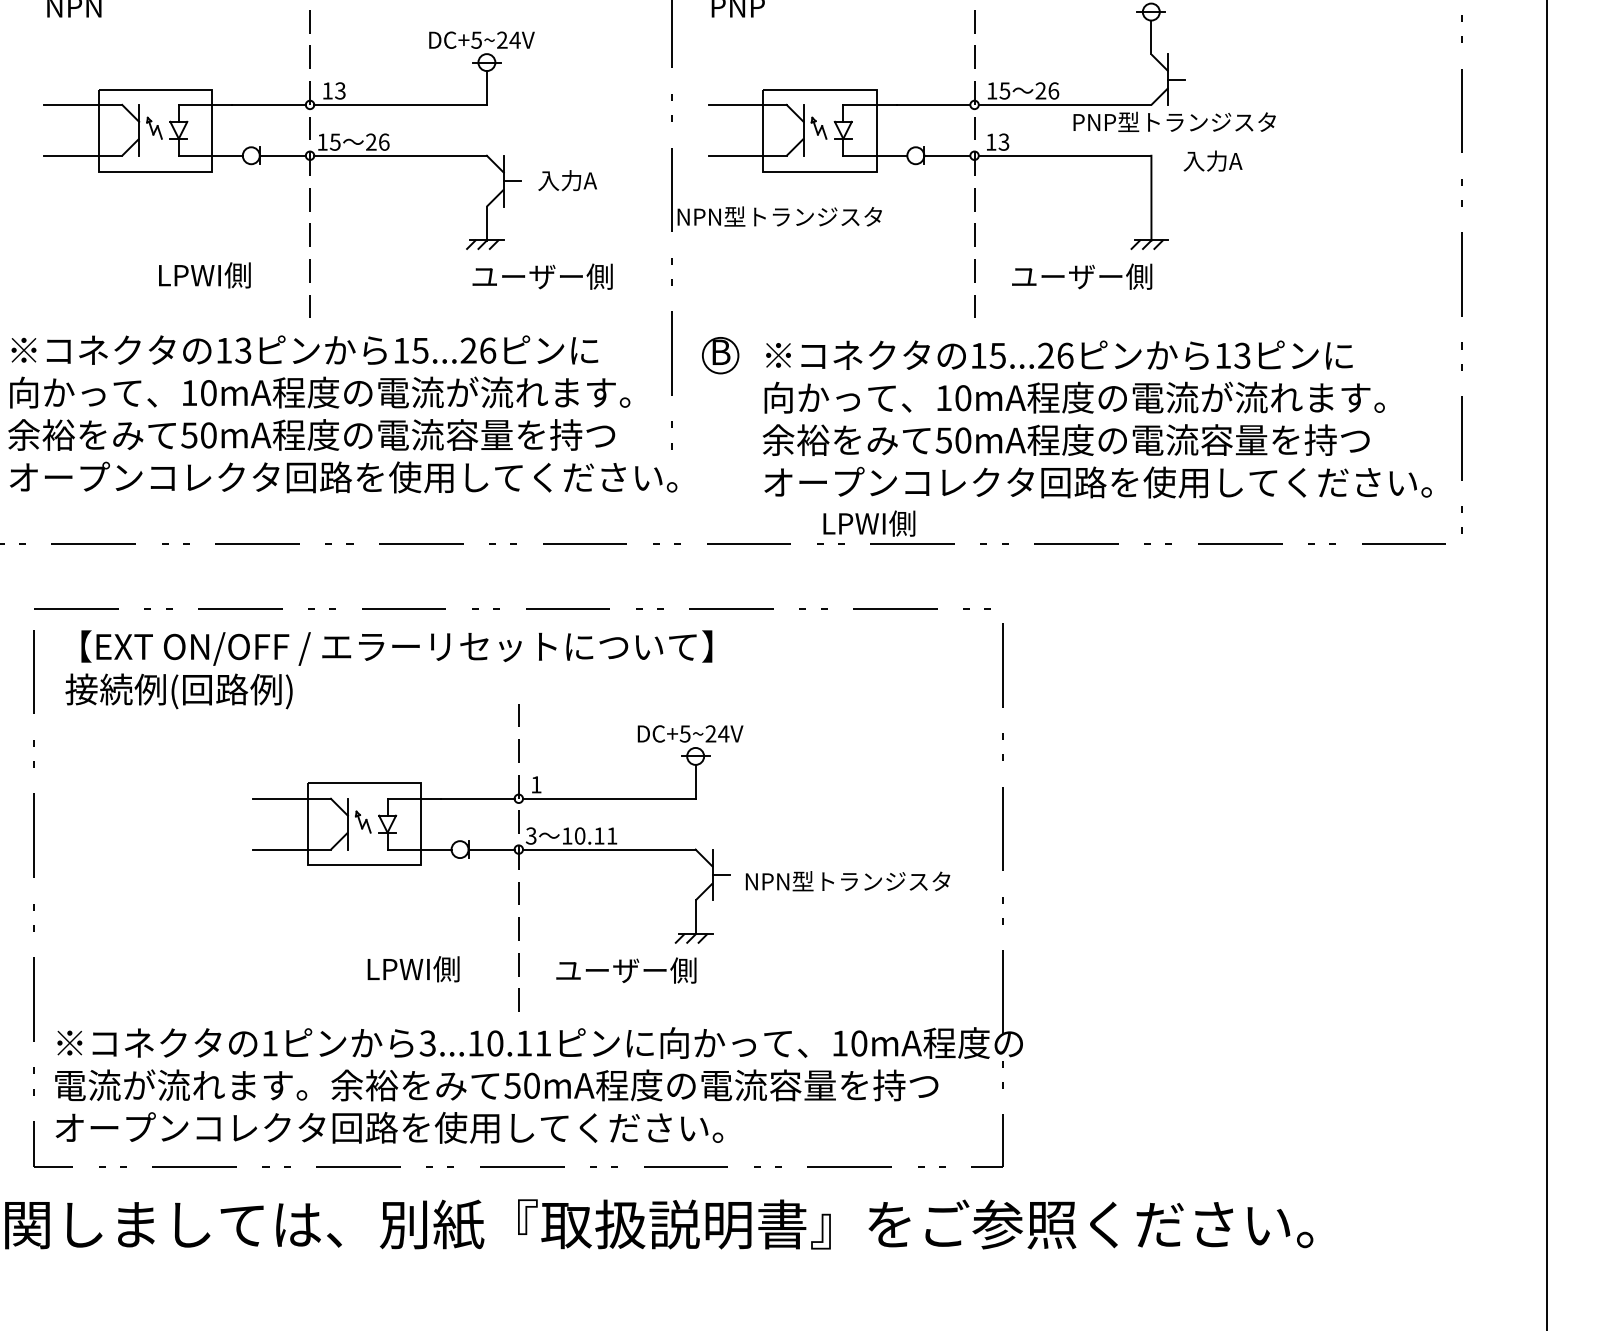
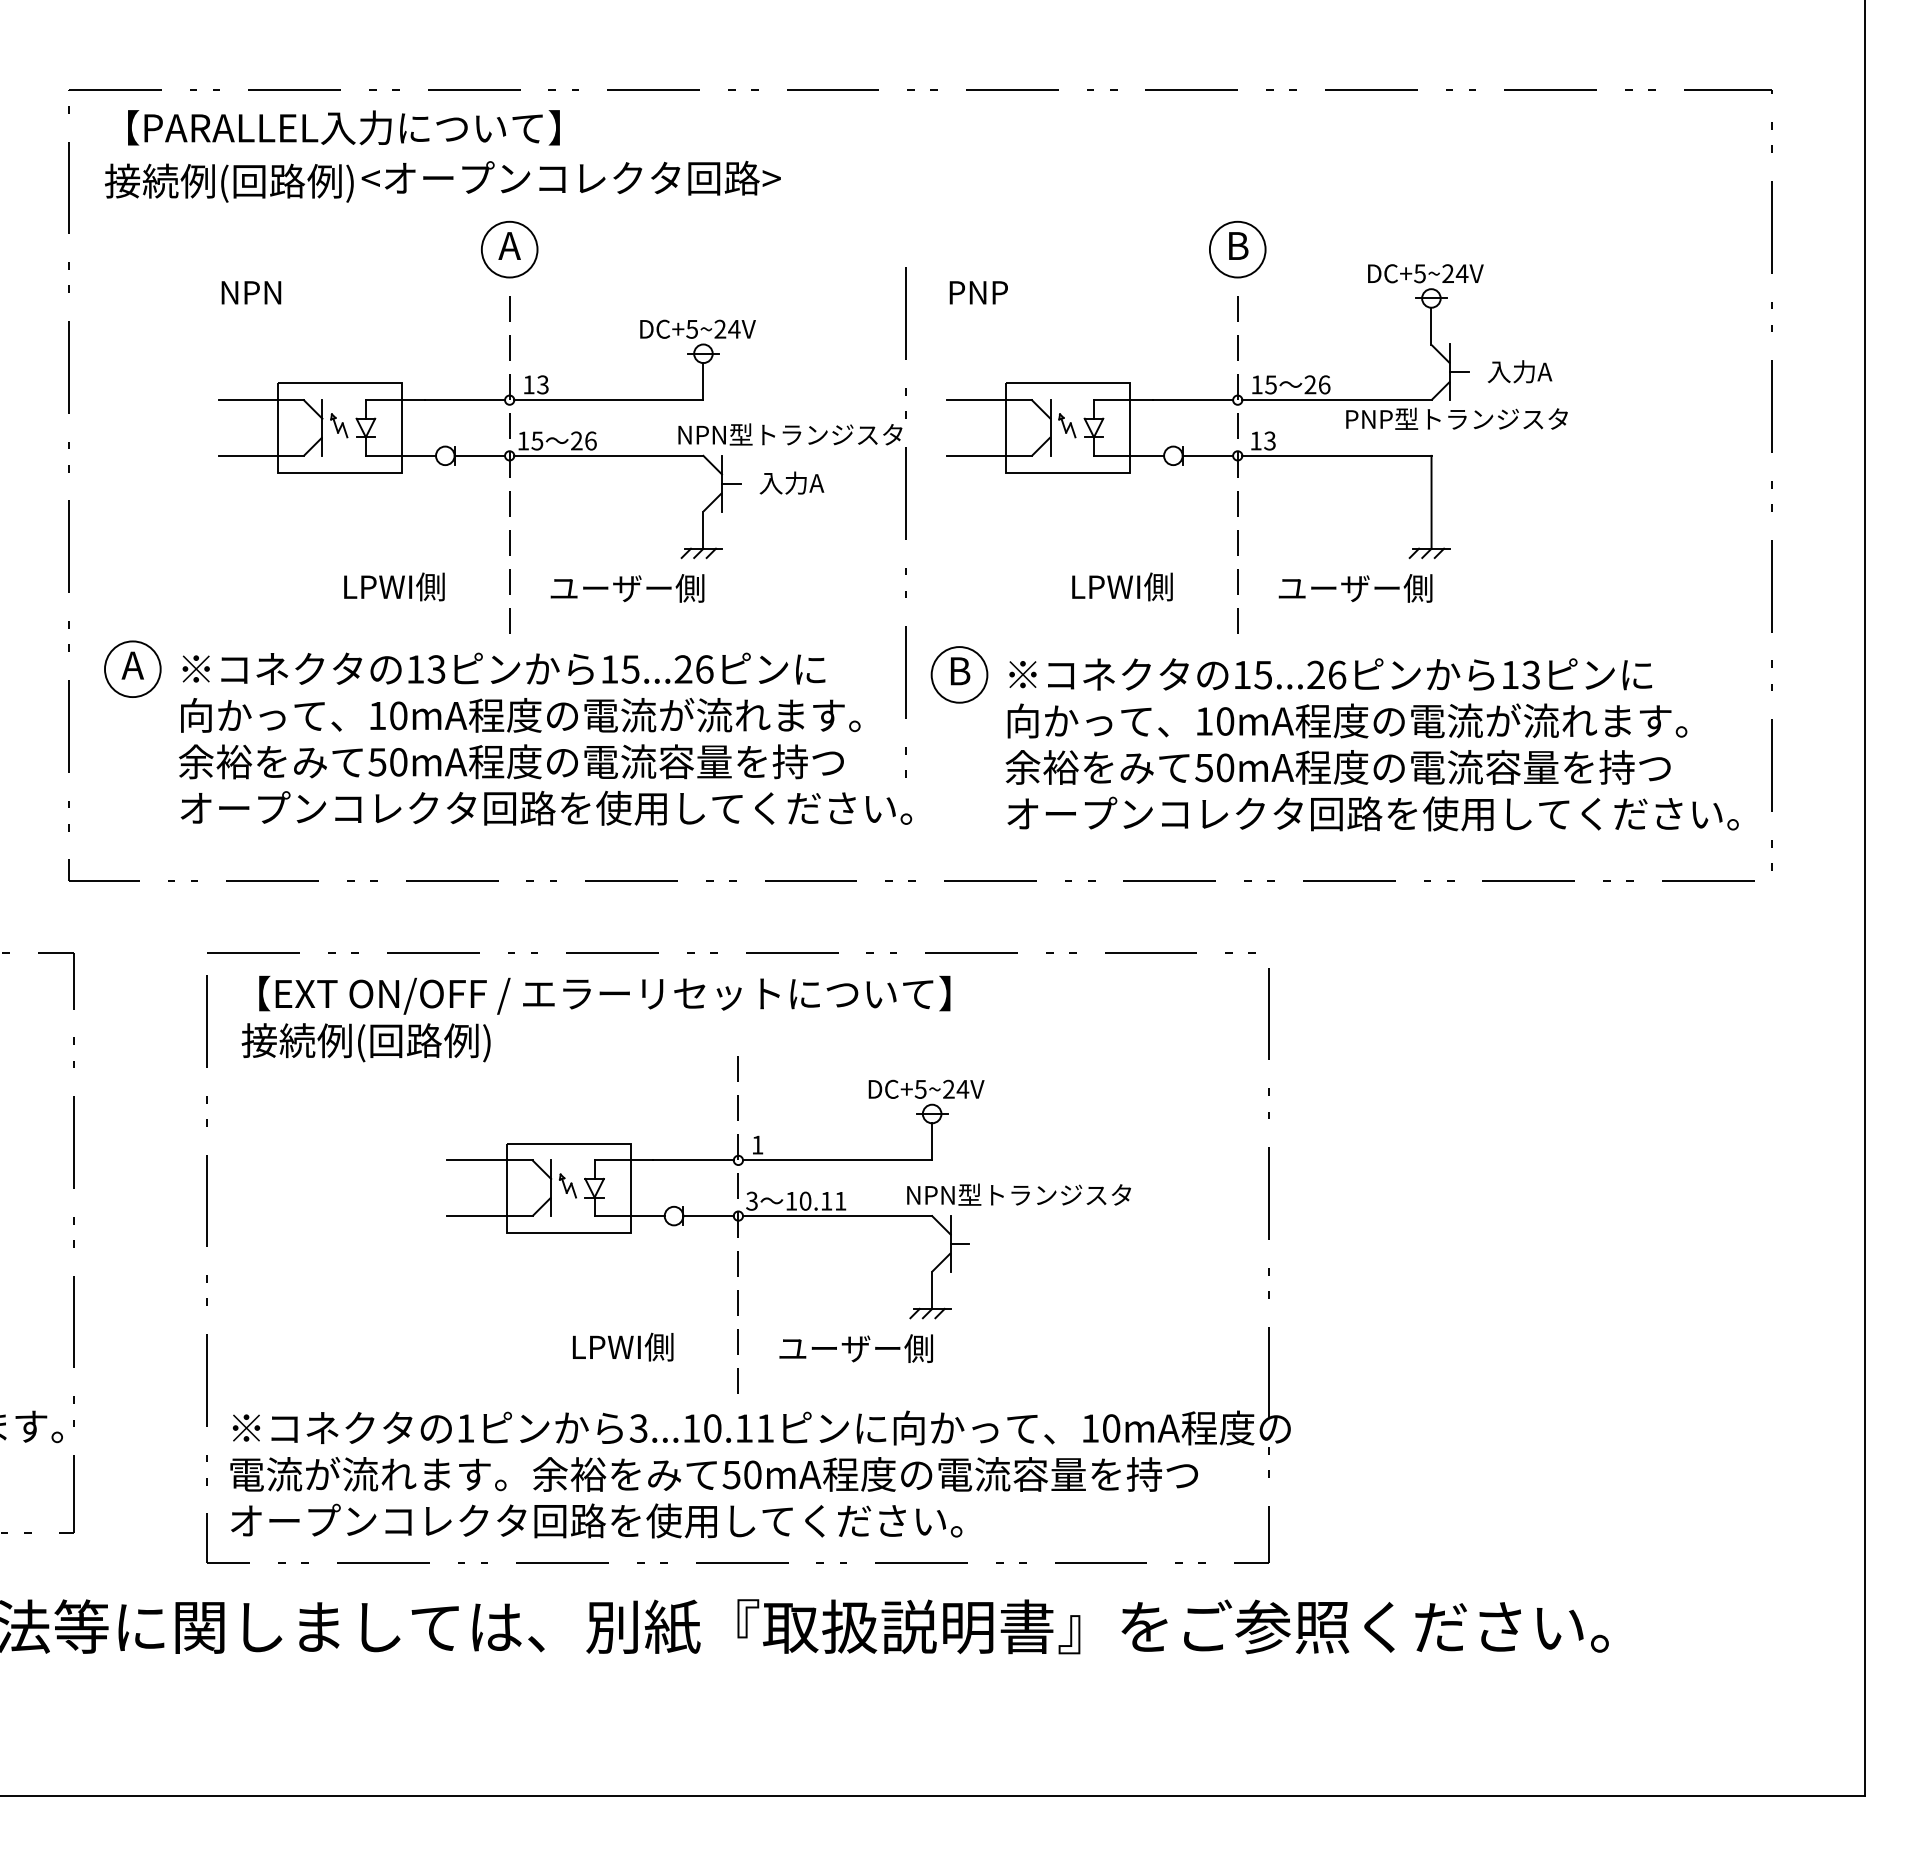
text: (1212, 160) -> (1519, 371), moved
text: (779, 216) -> (790, 434), moved
text: (542, 276) -> (627, 588), moved
circle: (720, 355) -> (959, 674), size x1.43
text: (869, 523) -> (1122, 586), moved
text: (848, 881) -> (1019, 1194), moved

